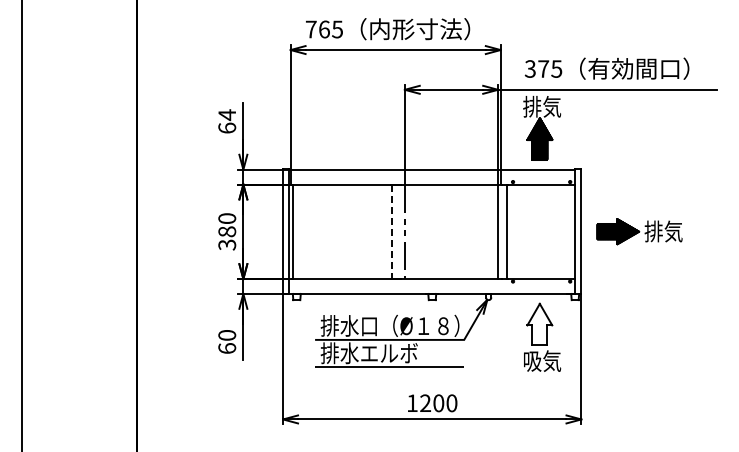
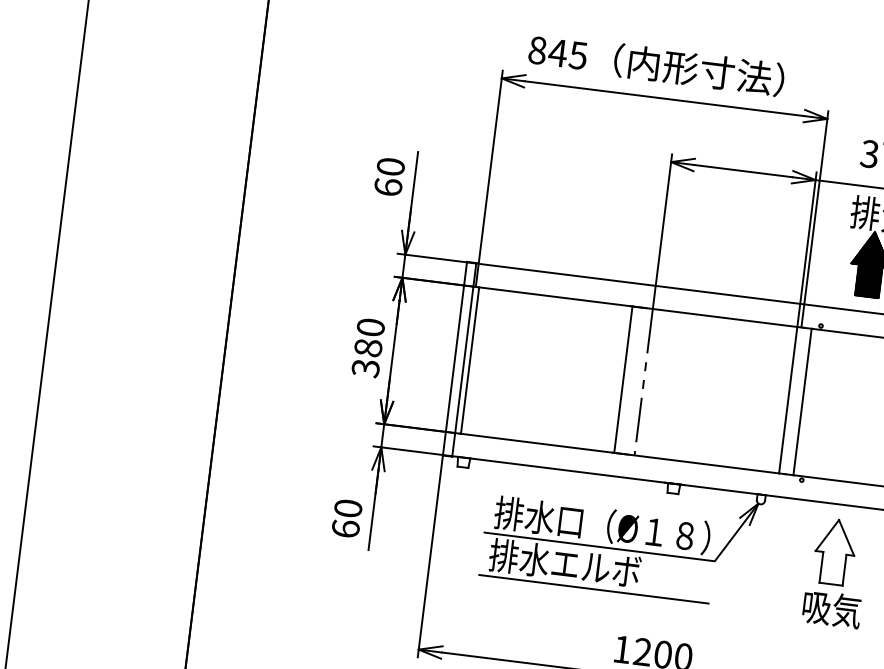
text: (317, 29) -> (547, 51), 765 -> 845
text: (227, 115) -> (391, 167), 64 -> 60
line: (391, 232) -> (622, 380), dashed -> solid

